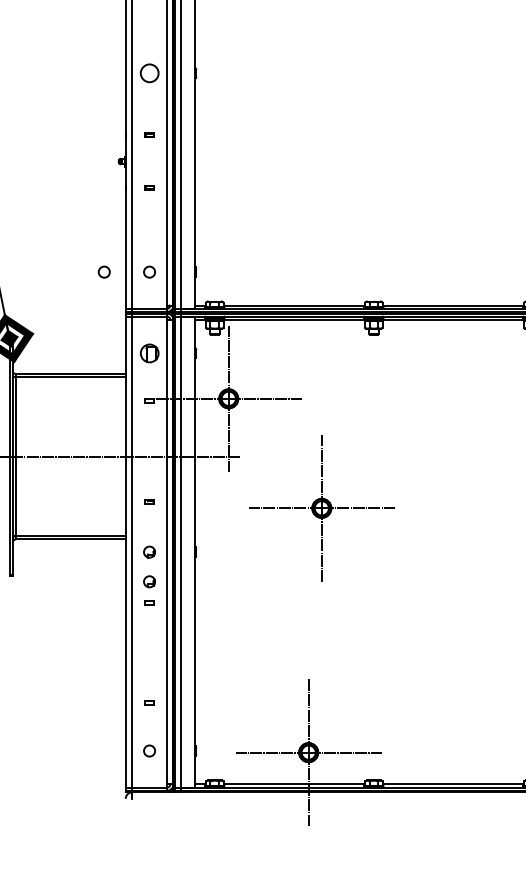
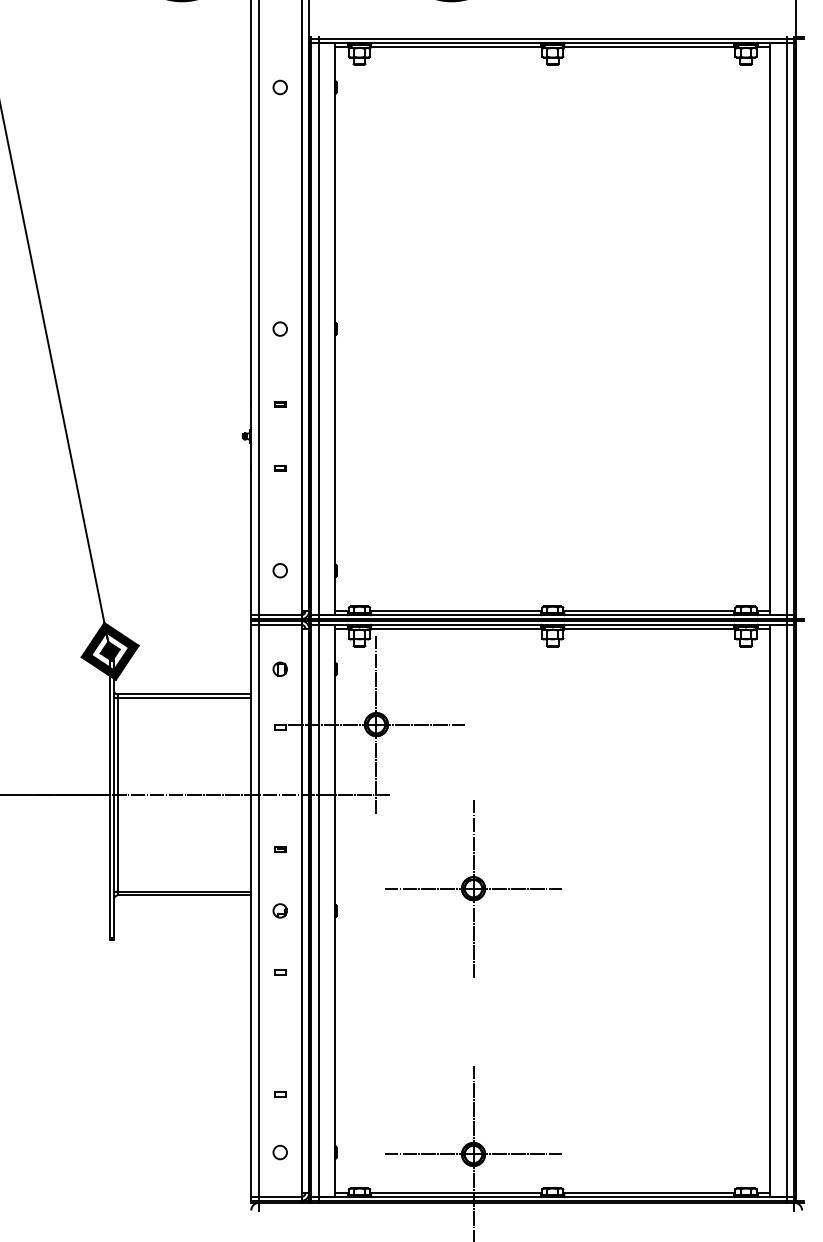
circle: (148, 72) -> (279, 328), size x0.62
circle: (103, 271) -> (224, 570), removed
part: (148, 352) -> (279, 668), size x0.62
part: (321, 508) -> (473, 888), moved
part: (148, 581) -> (279, 946), removed

